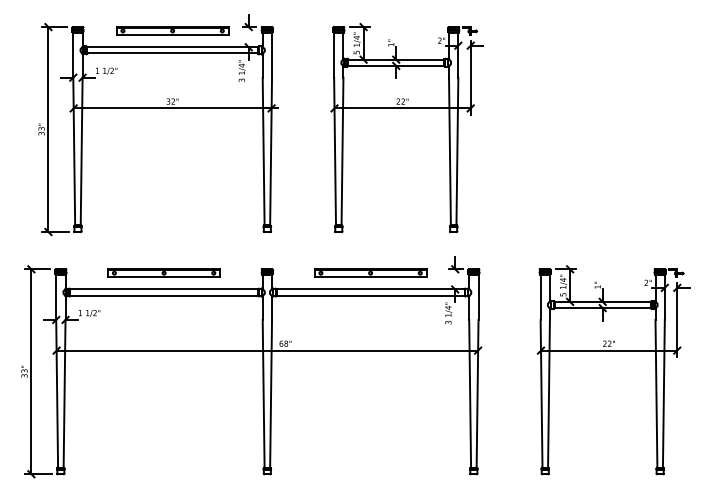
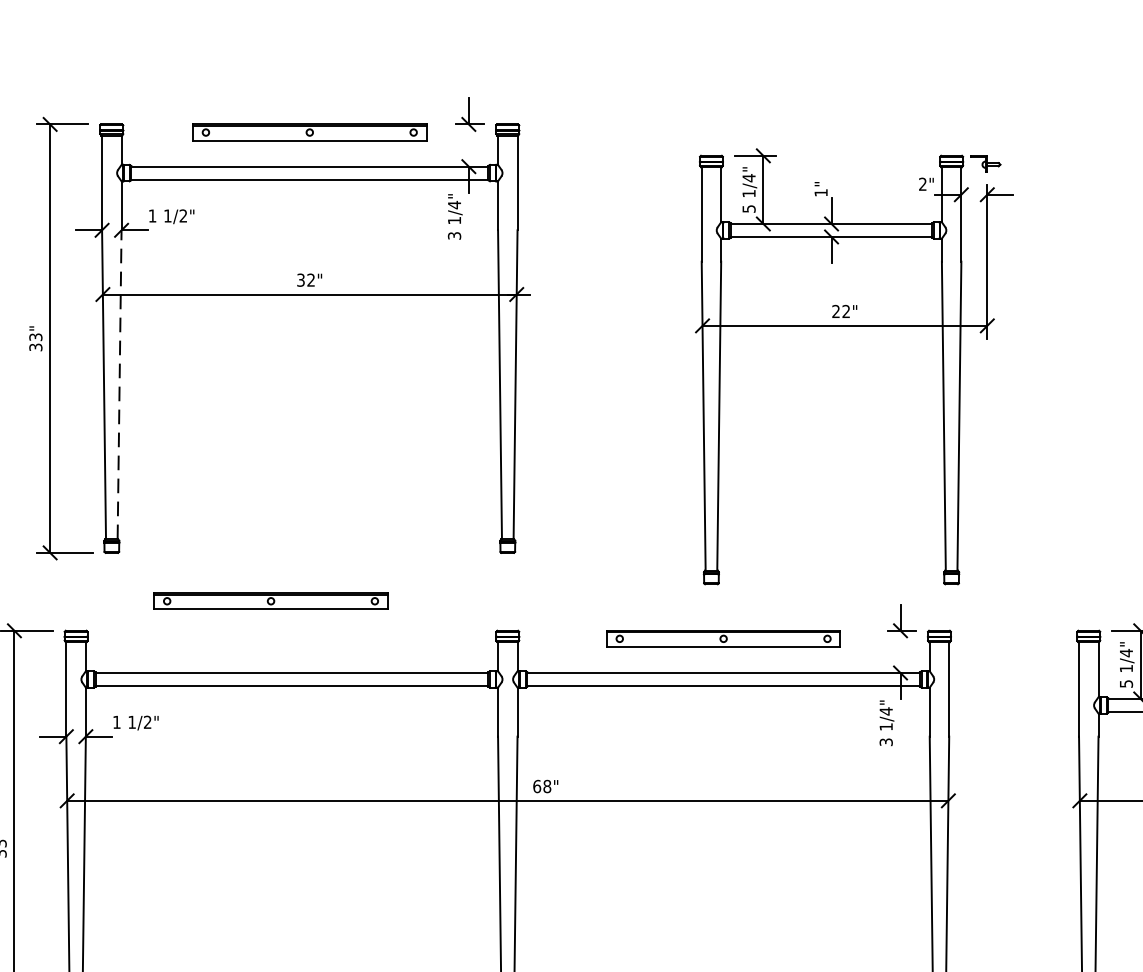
part: (406, 108) -> (853, 326), moved
line: (81, 151) -> (119, 384), solid -> dashed
part: (163, 272) -> (269, 599), moved

